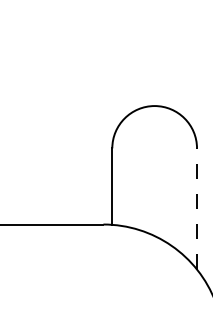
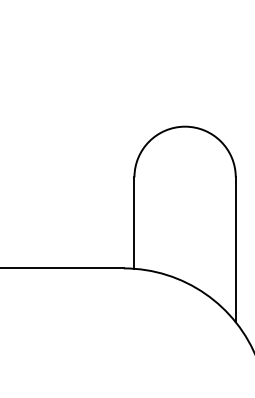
line: (196, 208) -> (235, 249), dashed -> solid

